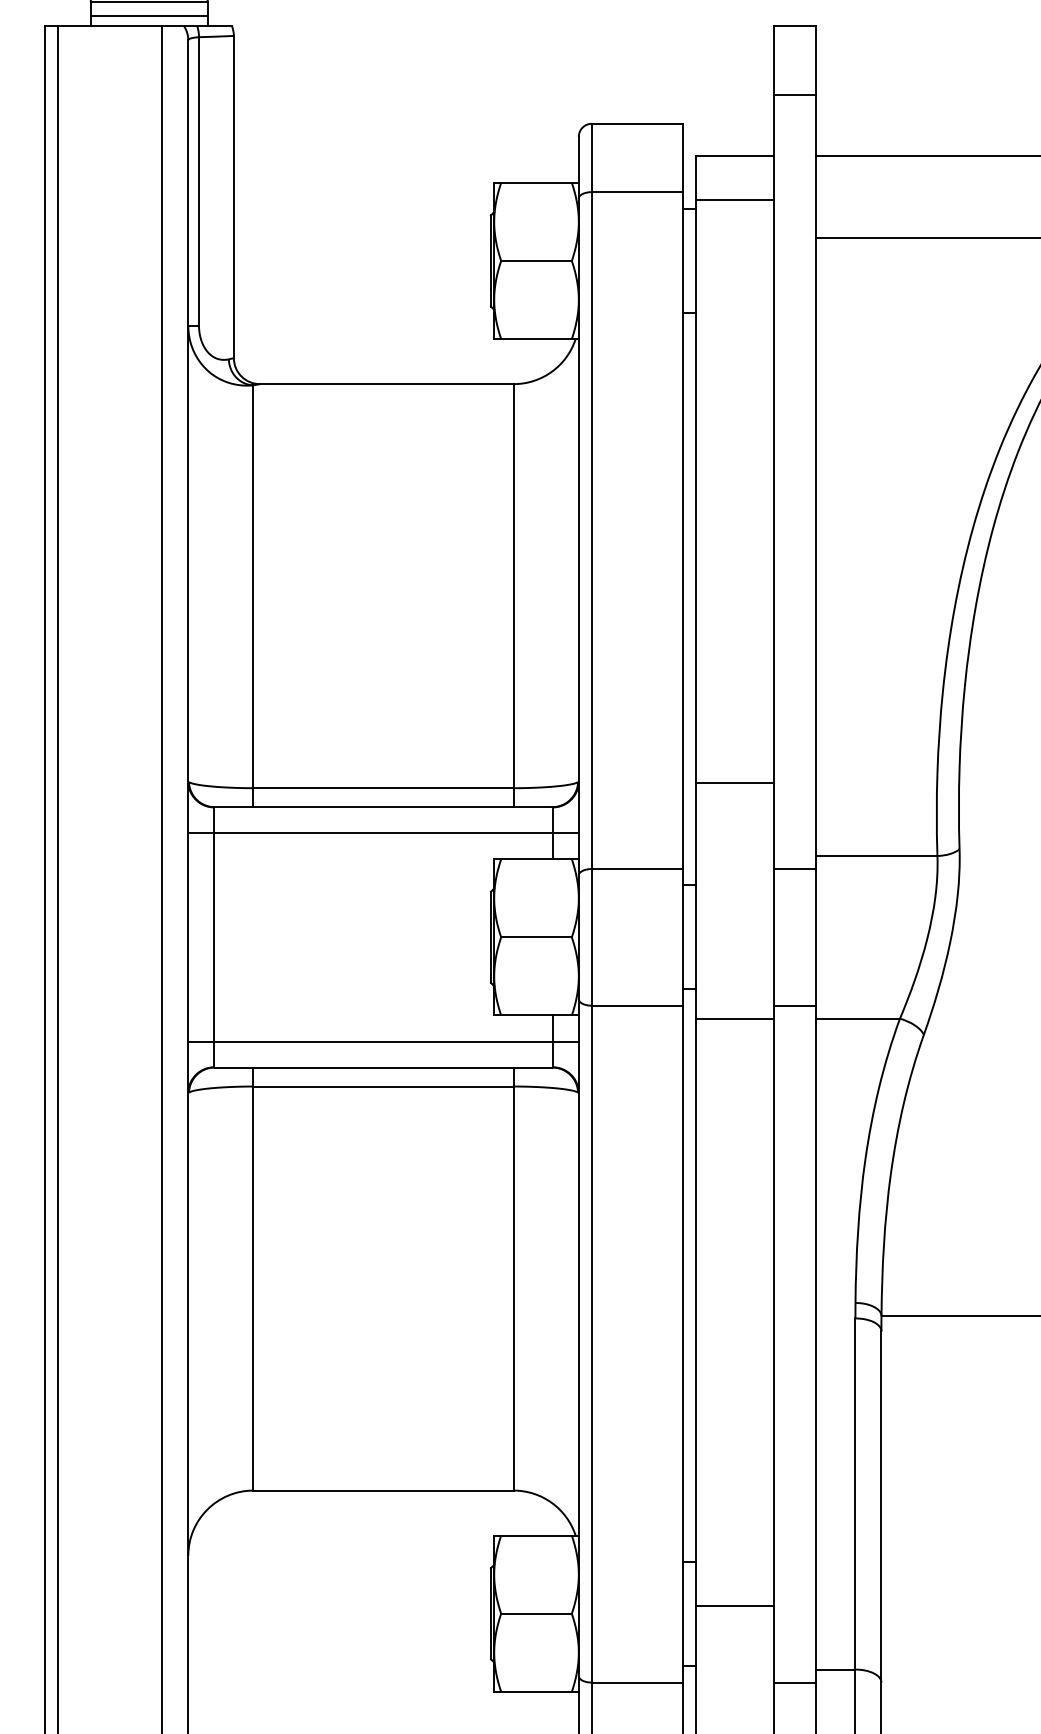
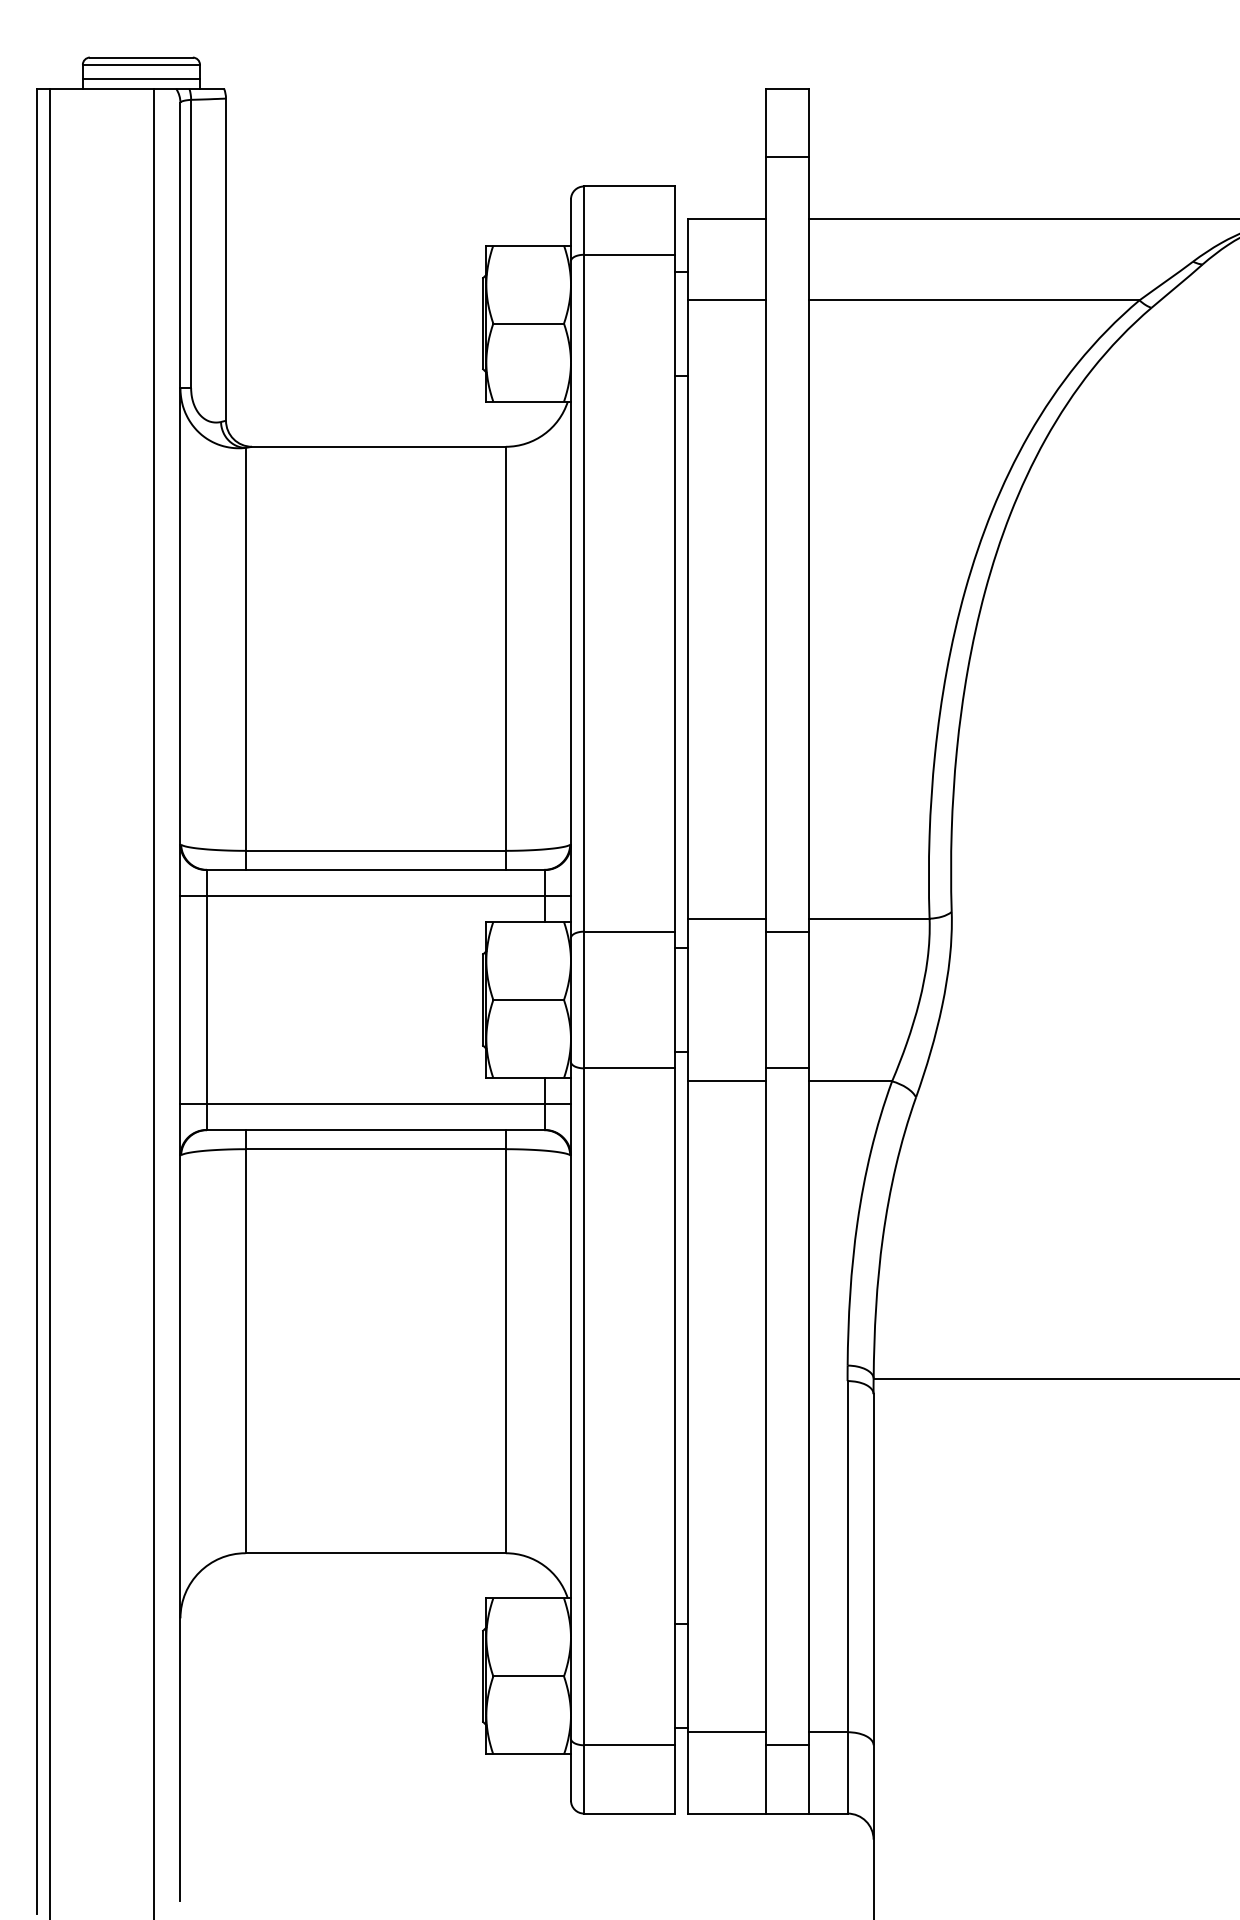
line: (735, 199) -> (727, 300), moved
line: (735, 782) -> (727, 918), moved
line: (735, 1605) -> (727, 1732), moved

